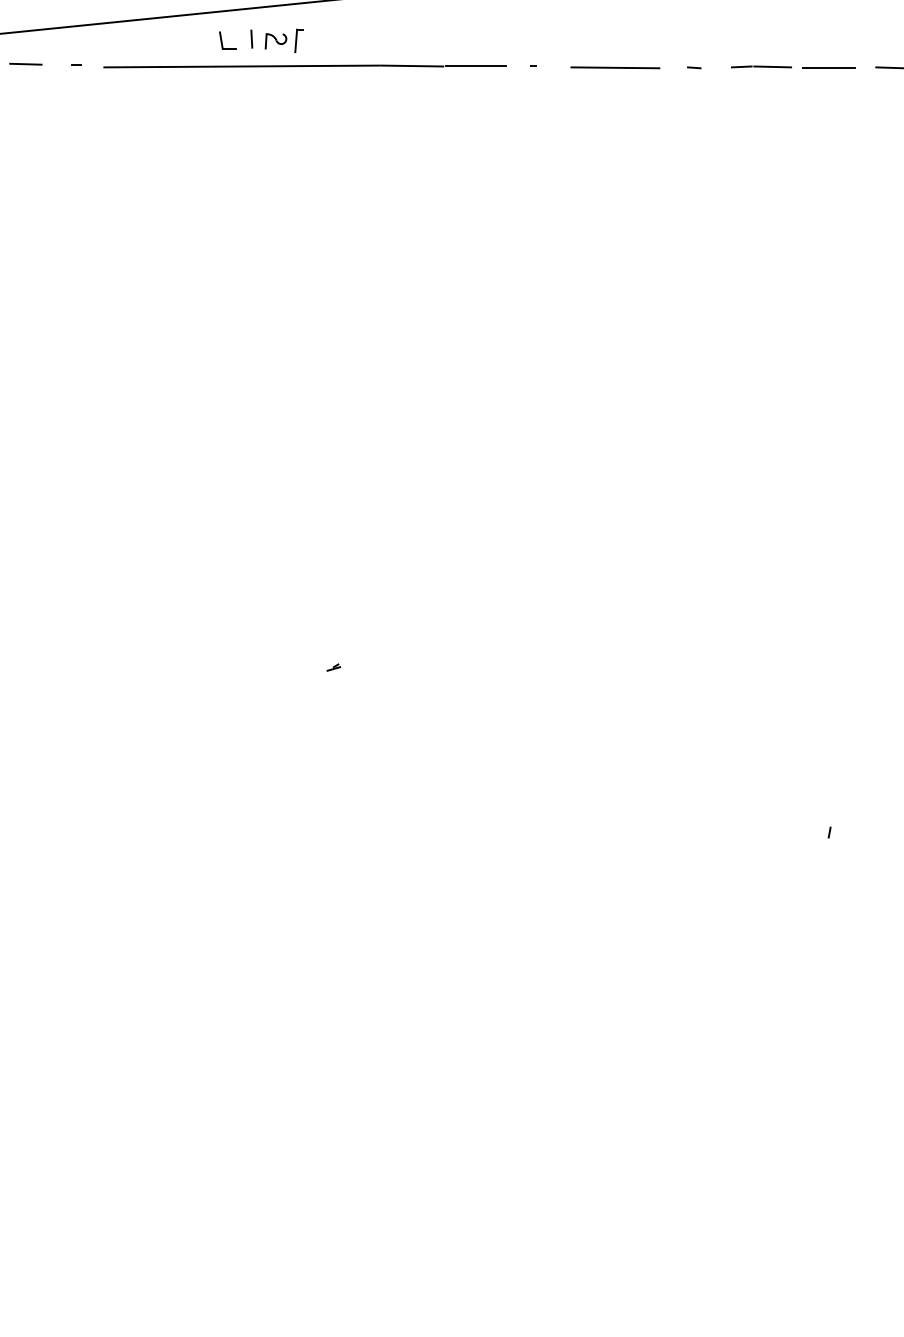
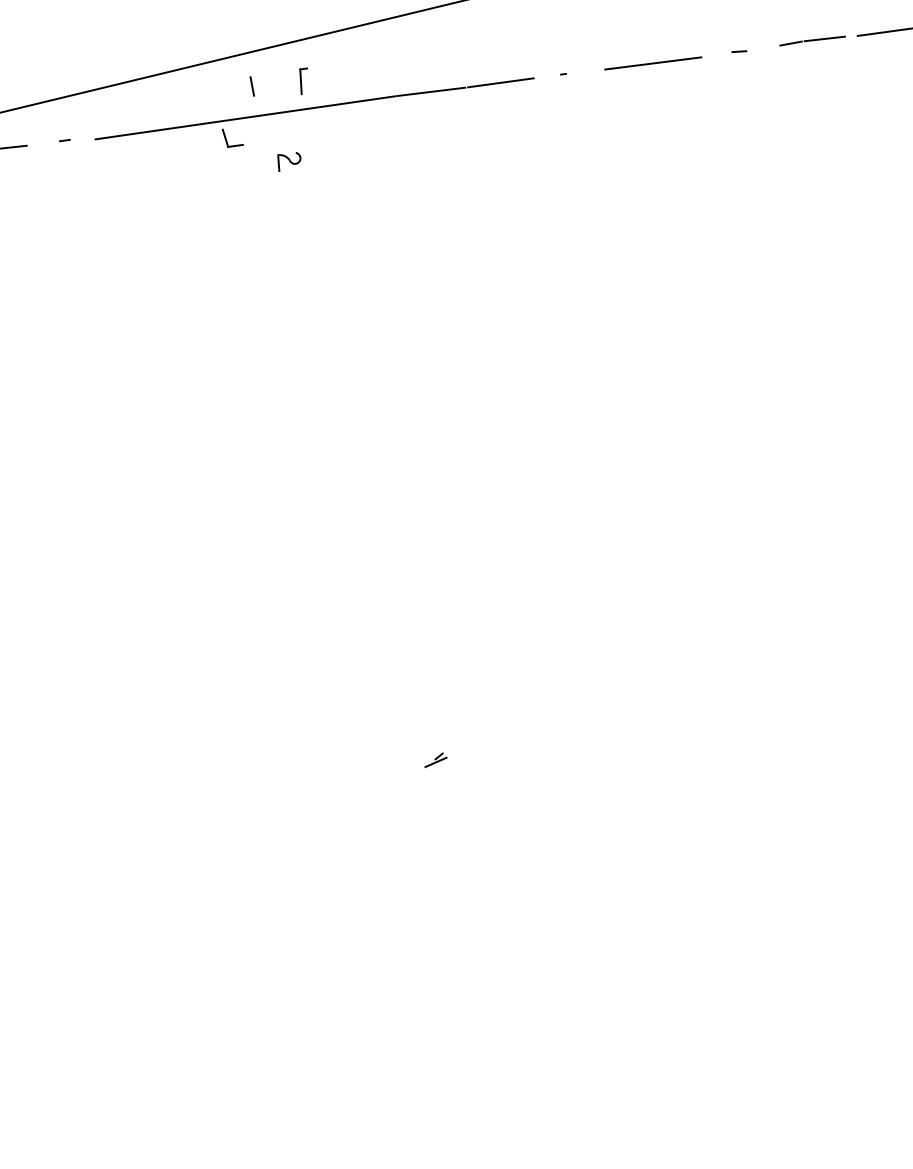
part: (227, 40) -> (232, 137), moved
part: (275, 41) -> (288, 161), moved
part: (333, 667) -> (435, 759), size x1.6

